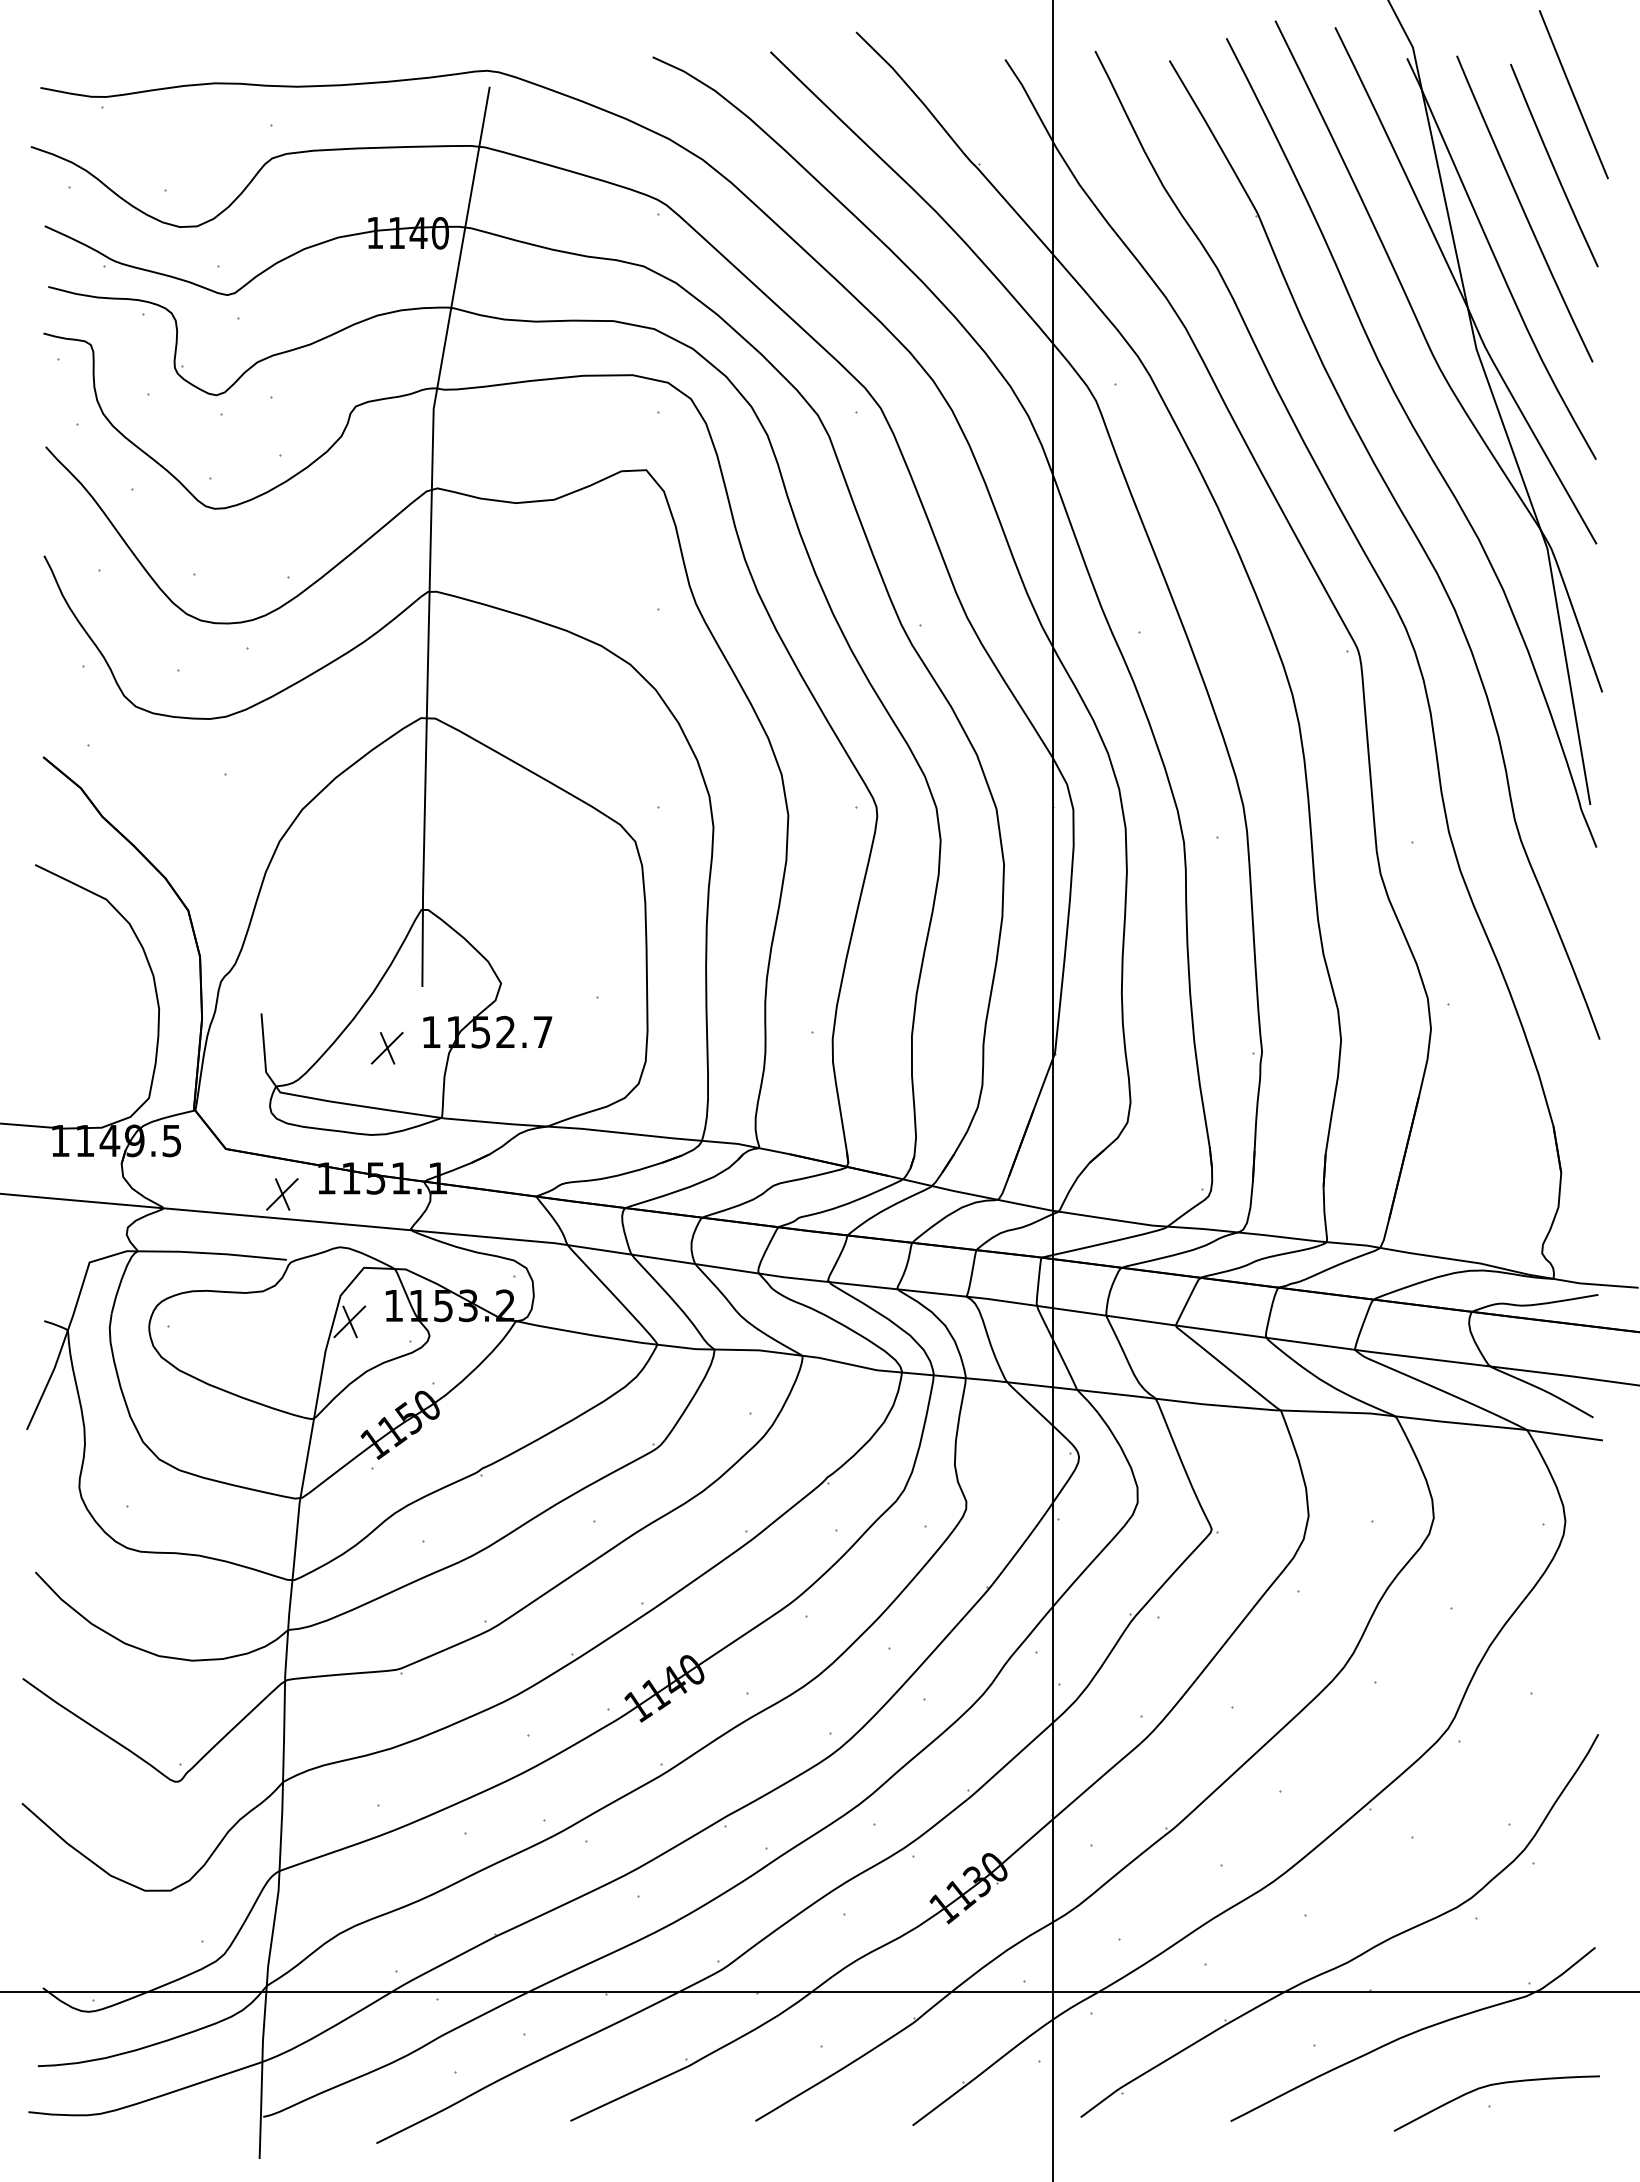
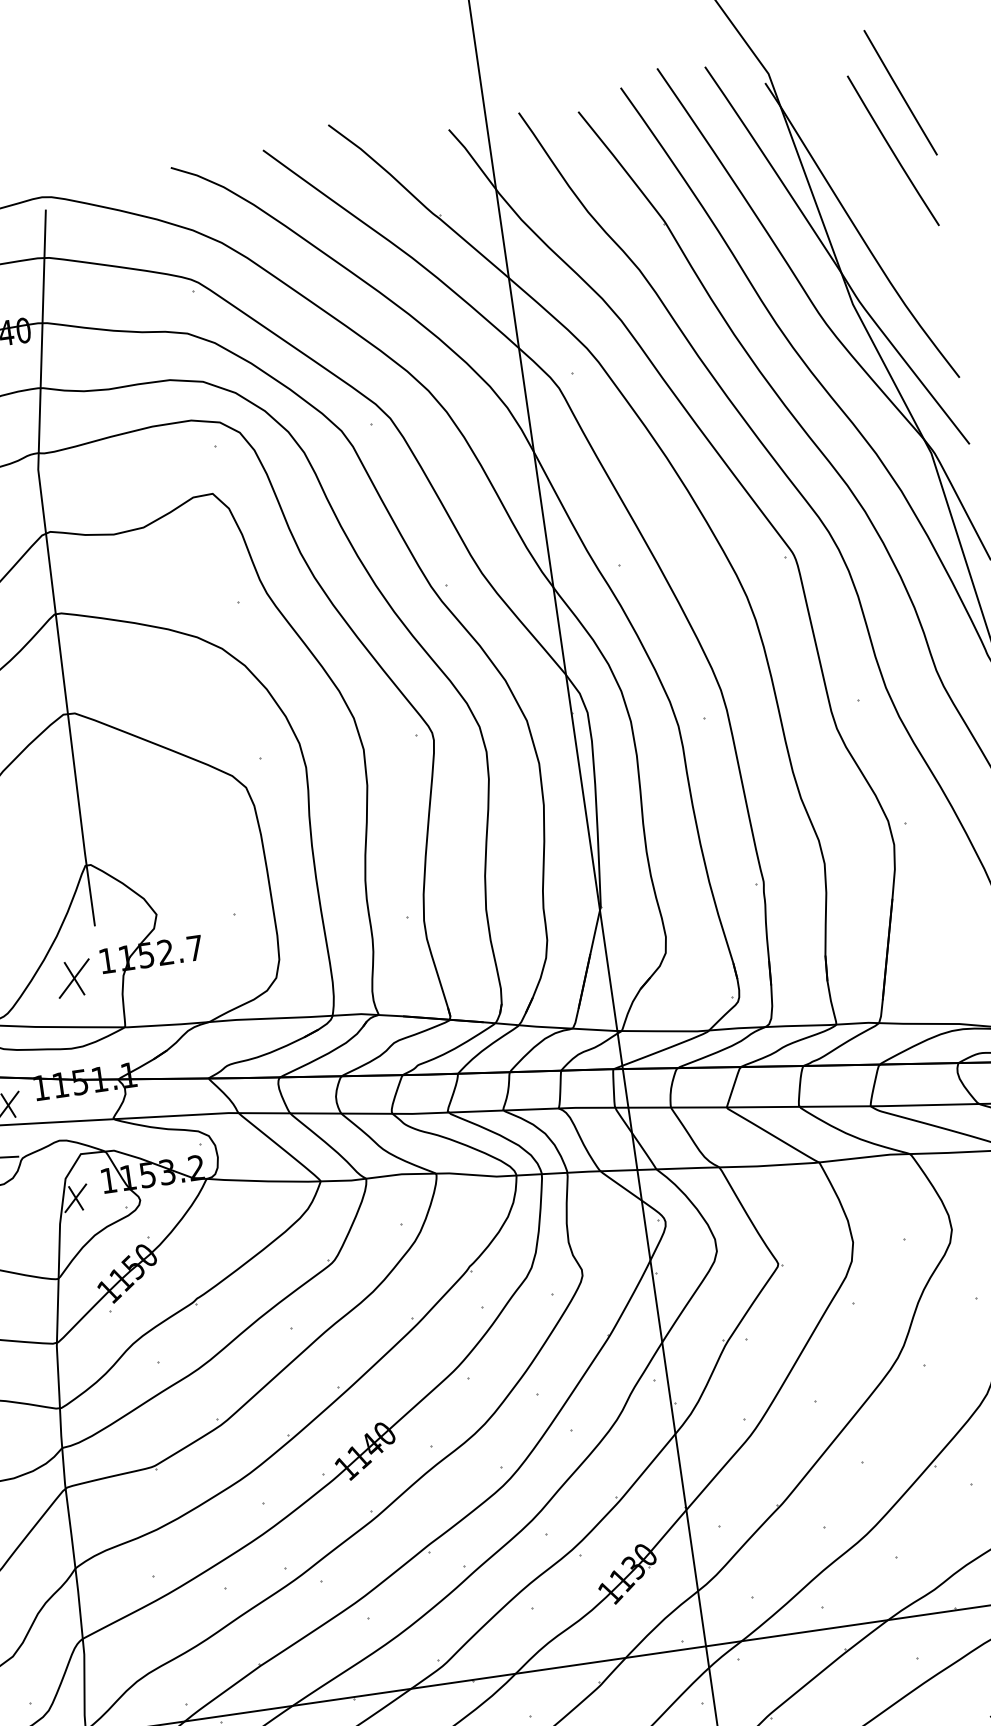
curve: (1523, 208) -> (873, 188), removed
part: (387, 1047) -> (74, 977), size x1.4

